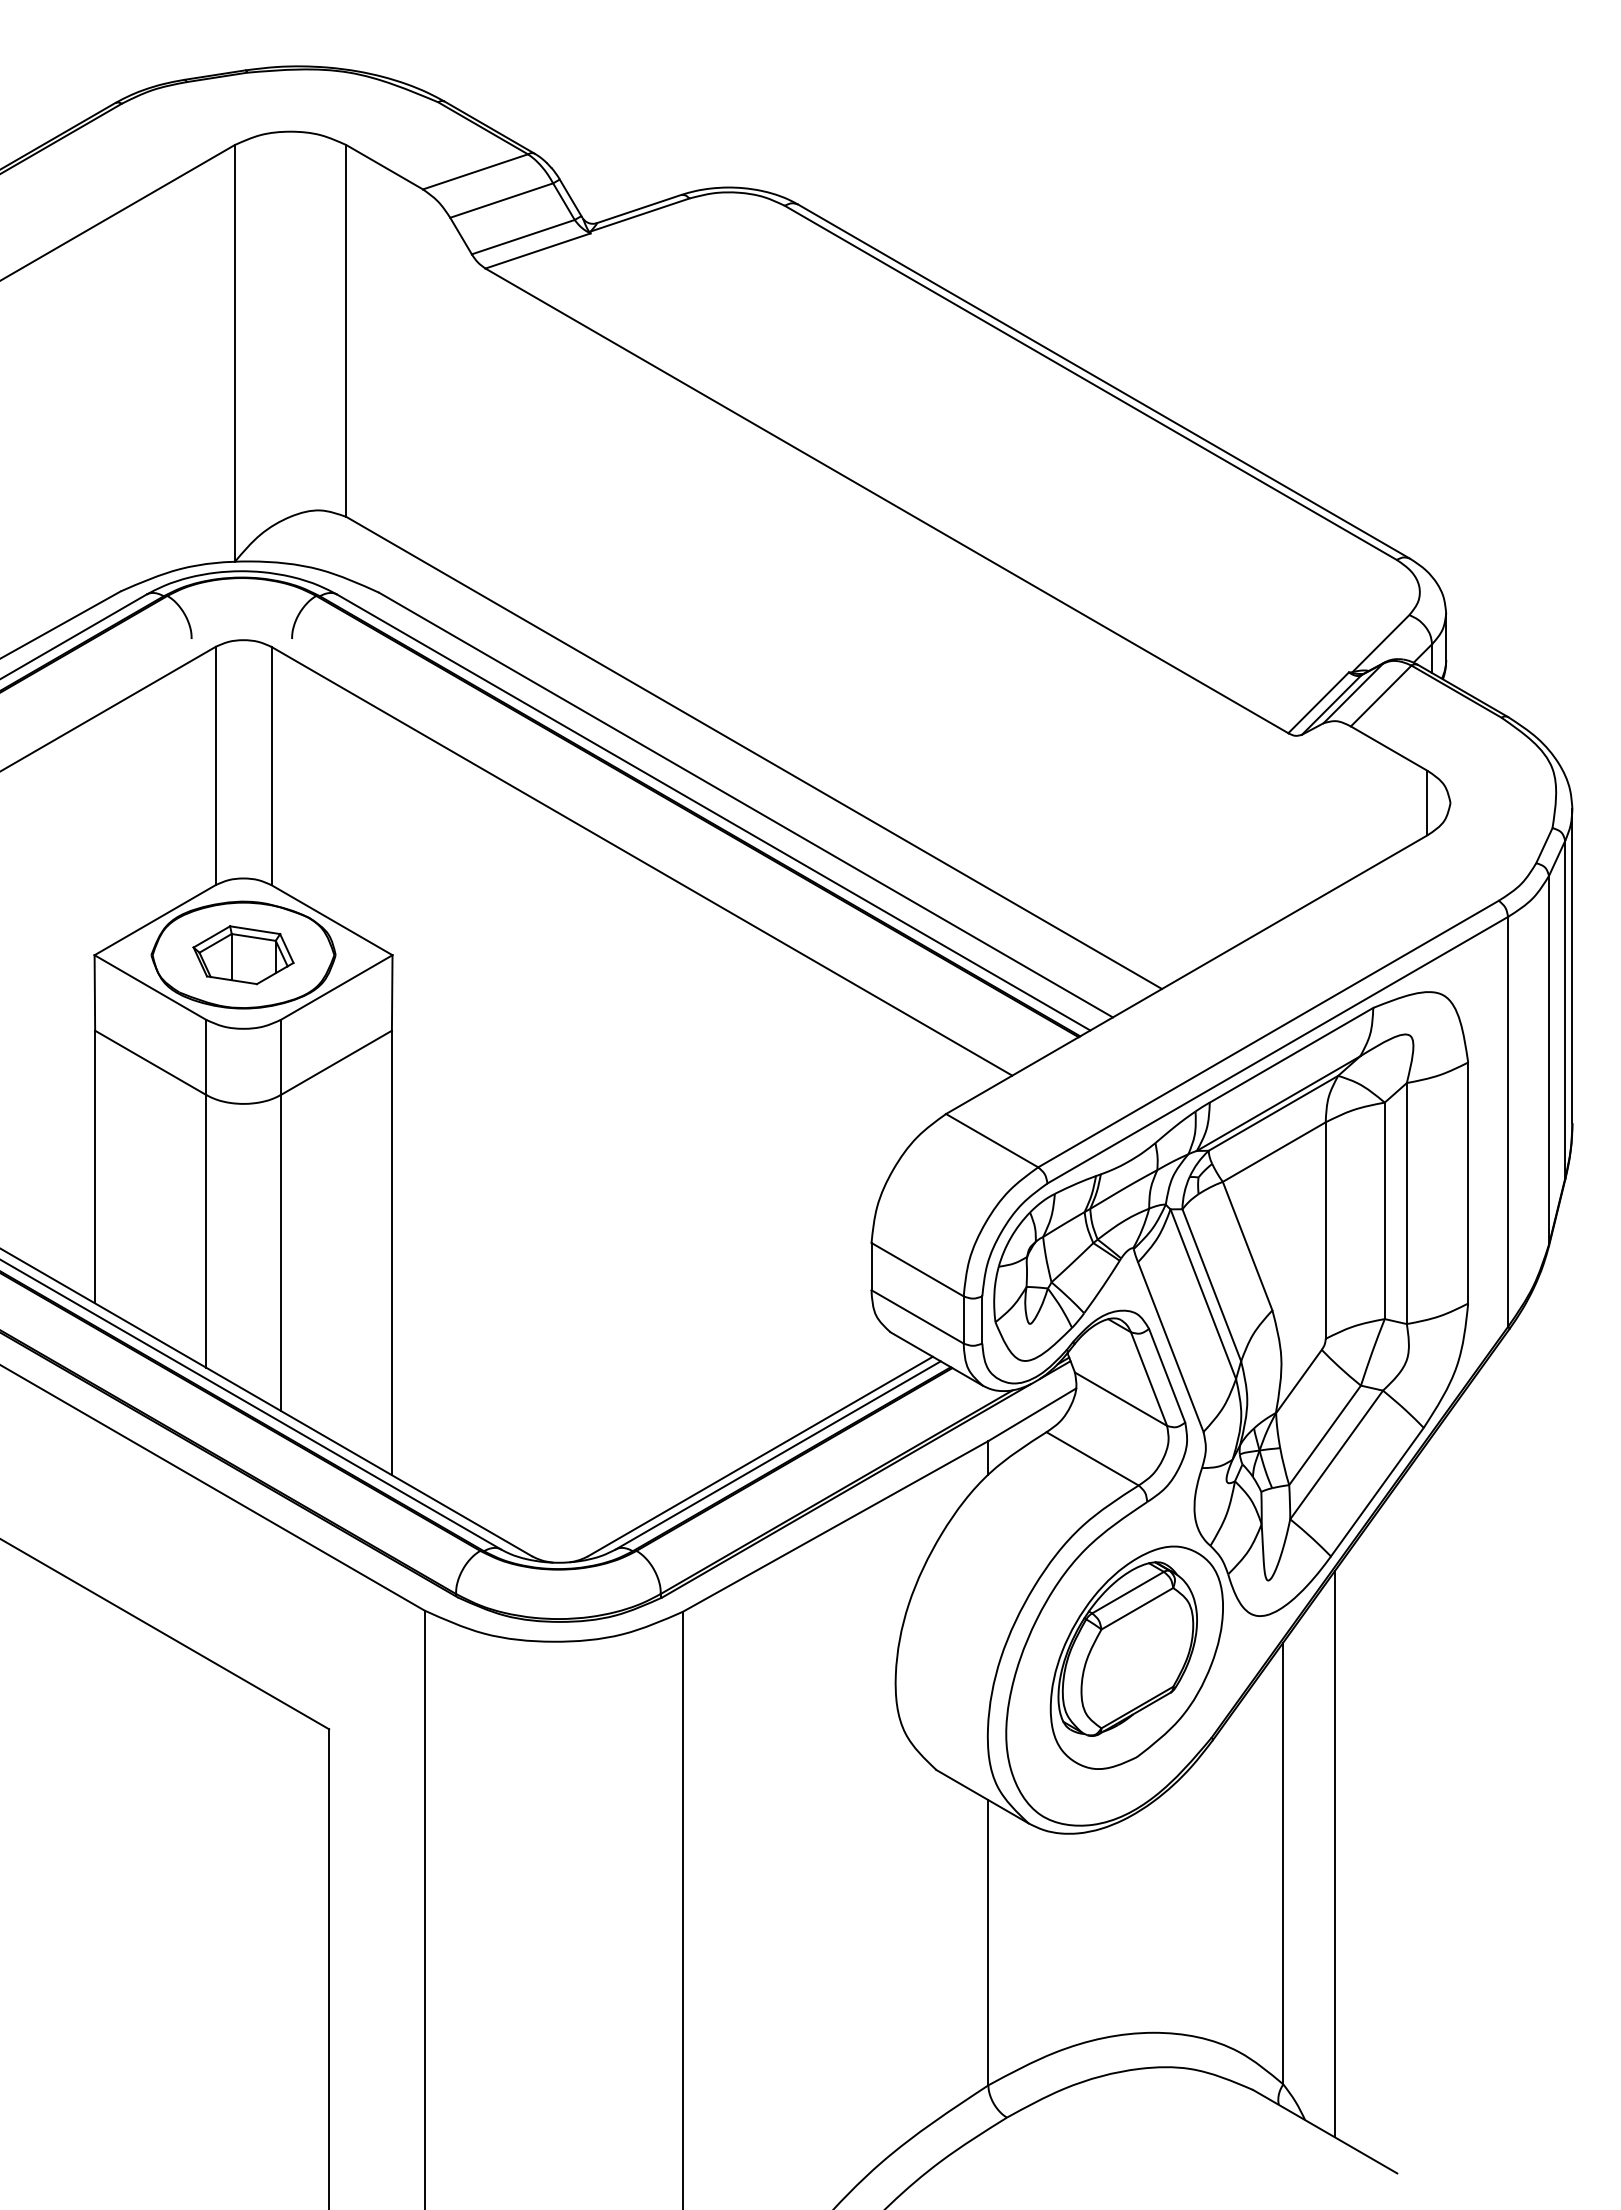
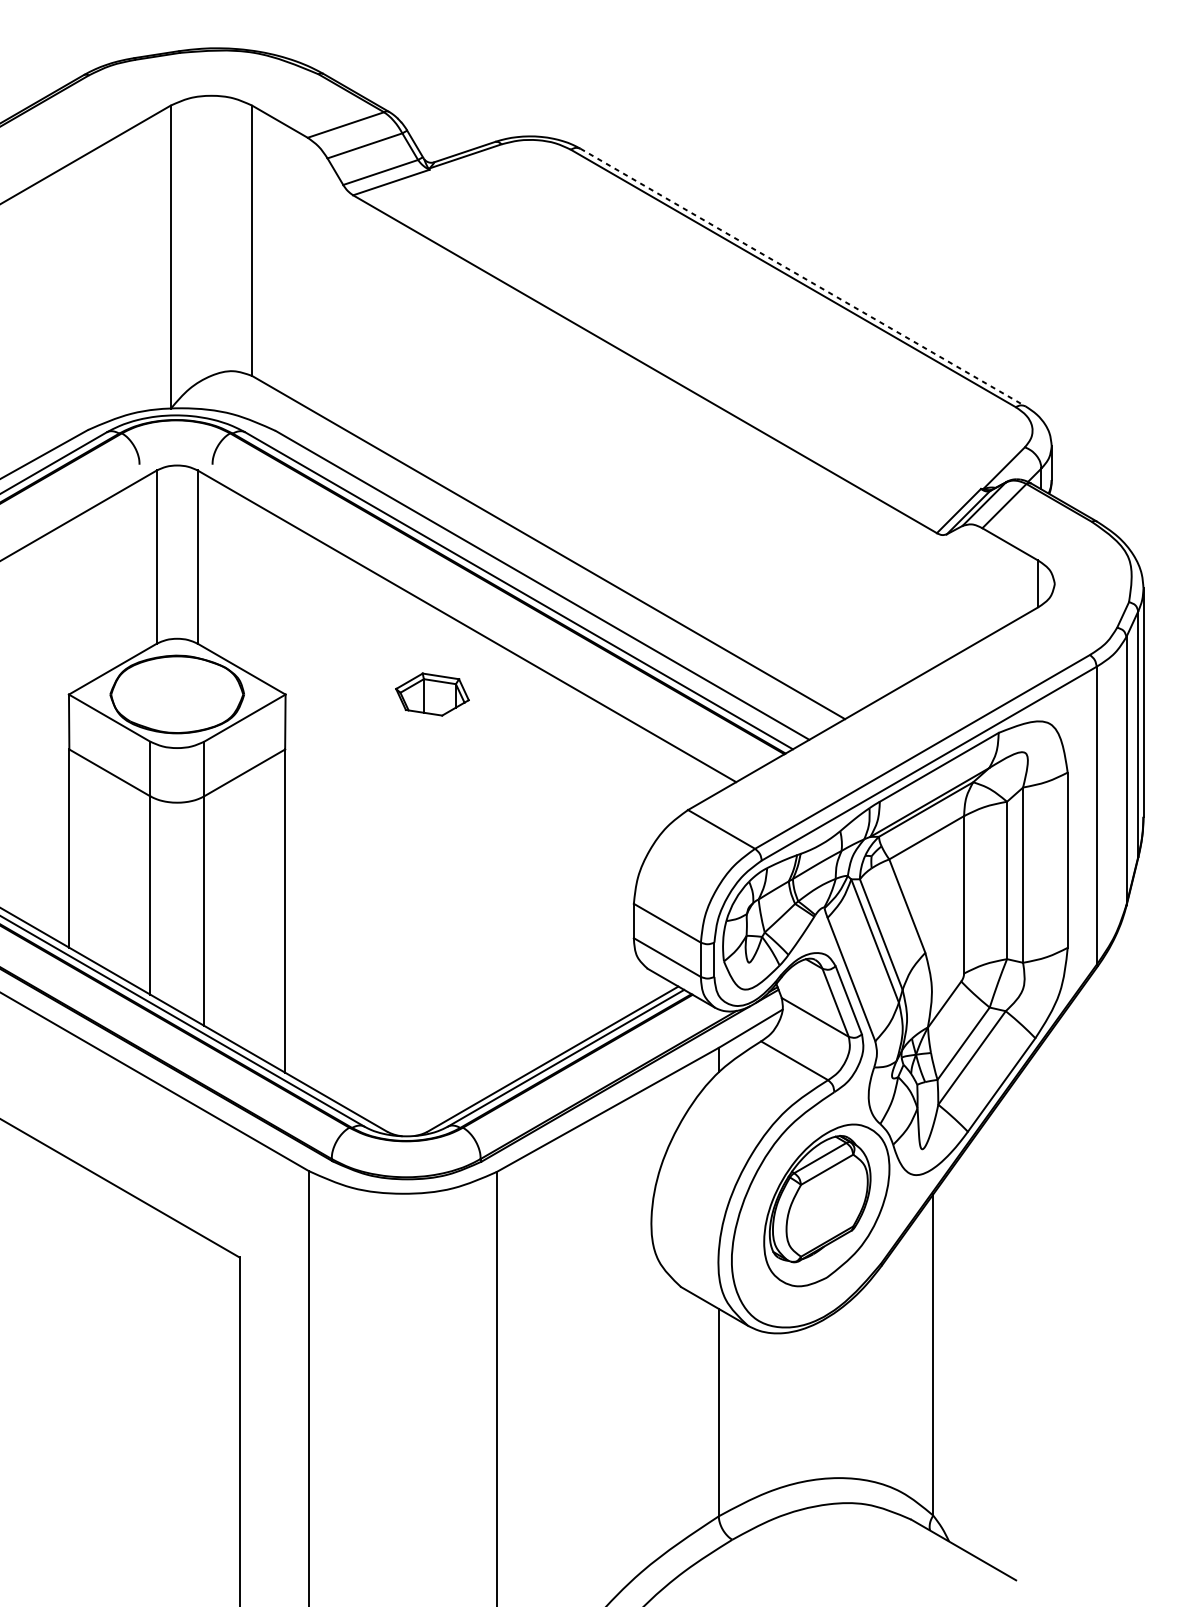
line: (1104, 381) -> (803, 277), solid -> dashed
part: (243, 955) -> (432, 694), moved
line: (1335, 1853) -> (971, 1347), removed

